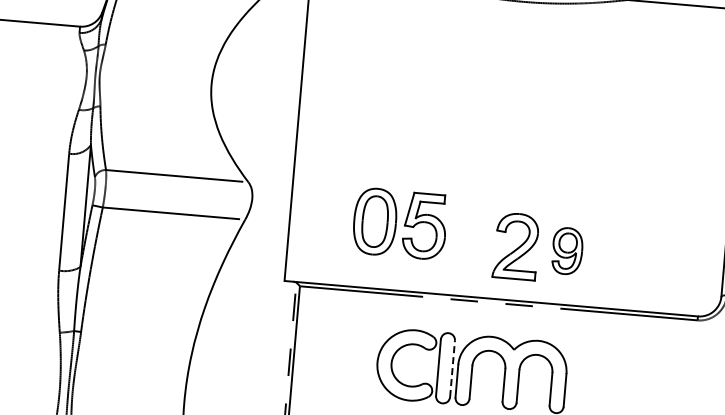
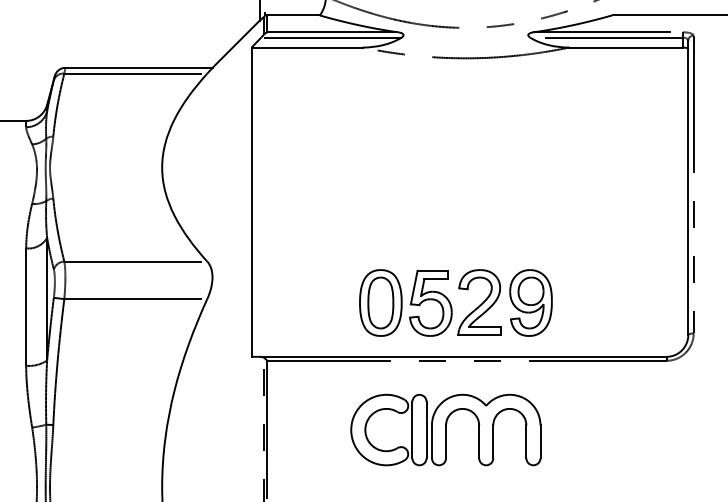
part: (399, 223) -> (405, 302), moved
part: (567, 250) -> (530, 302), size x1.43
line: (452, 368) -> (426, 429), dashed -> solid

